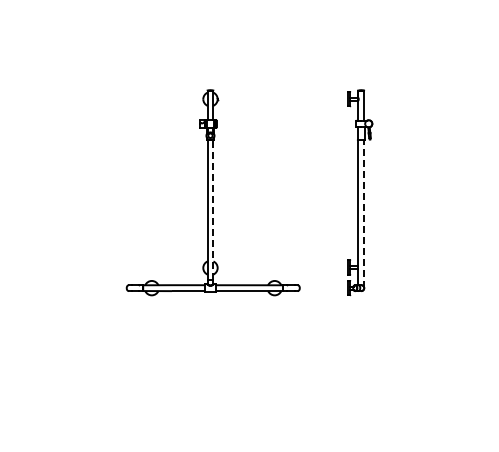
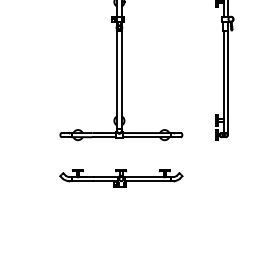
line: (213, 209) -> (121, 79), dashed -> solid
line: (364, 213) -> (227, 82), dashed -> solid
part: (212, 349) -> (120, 178), added

